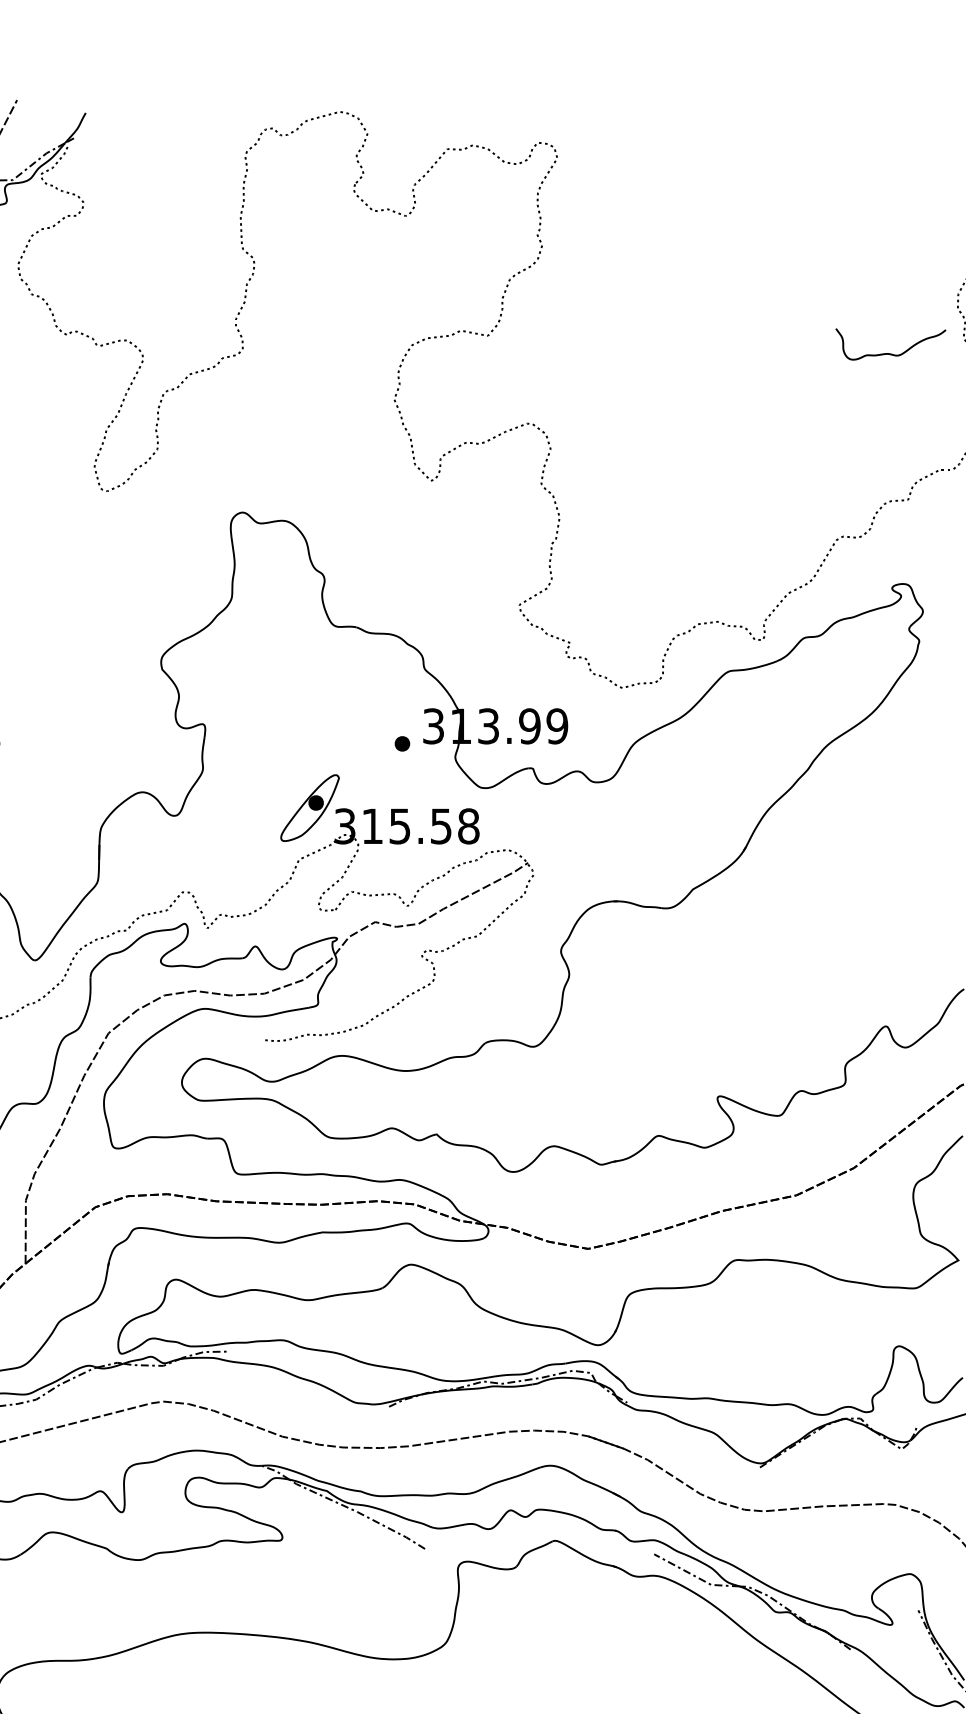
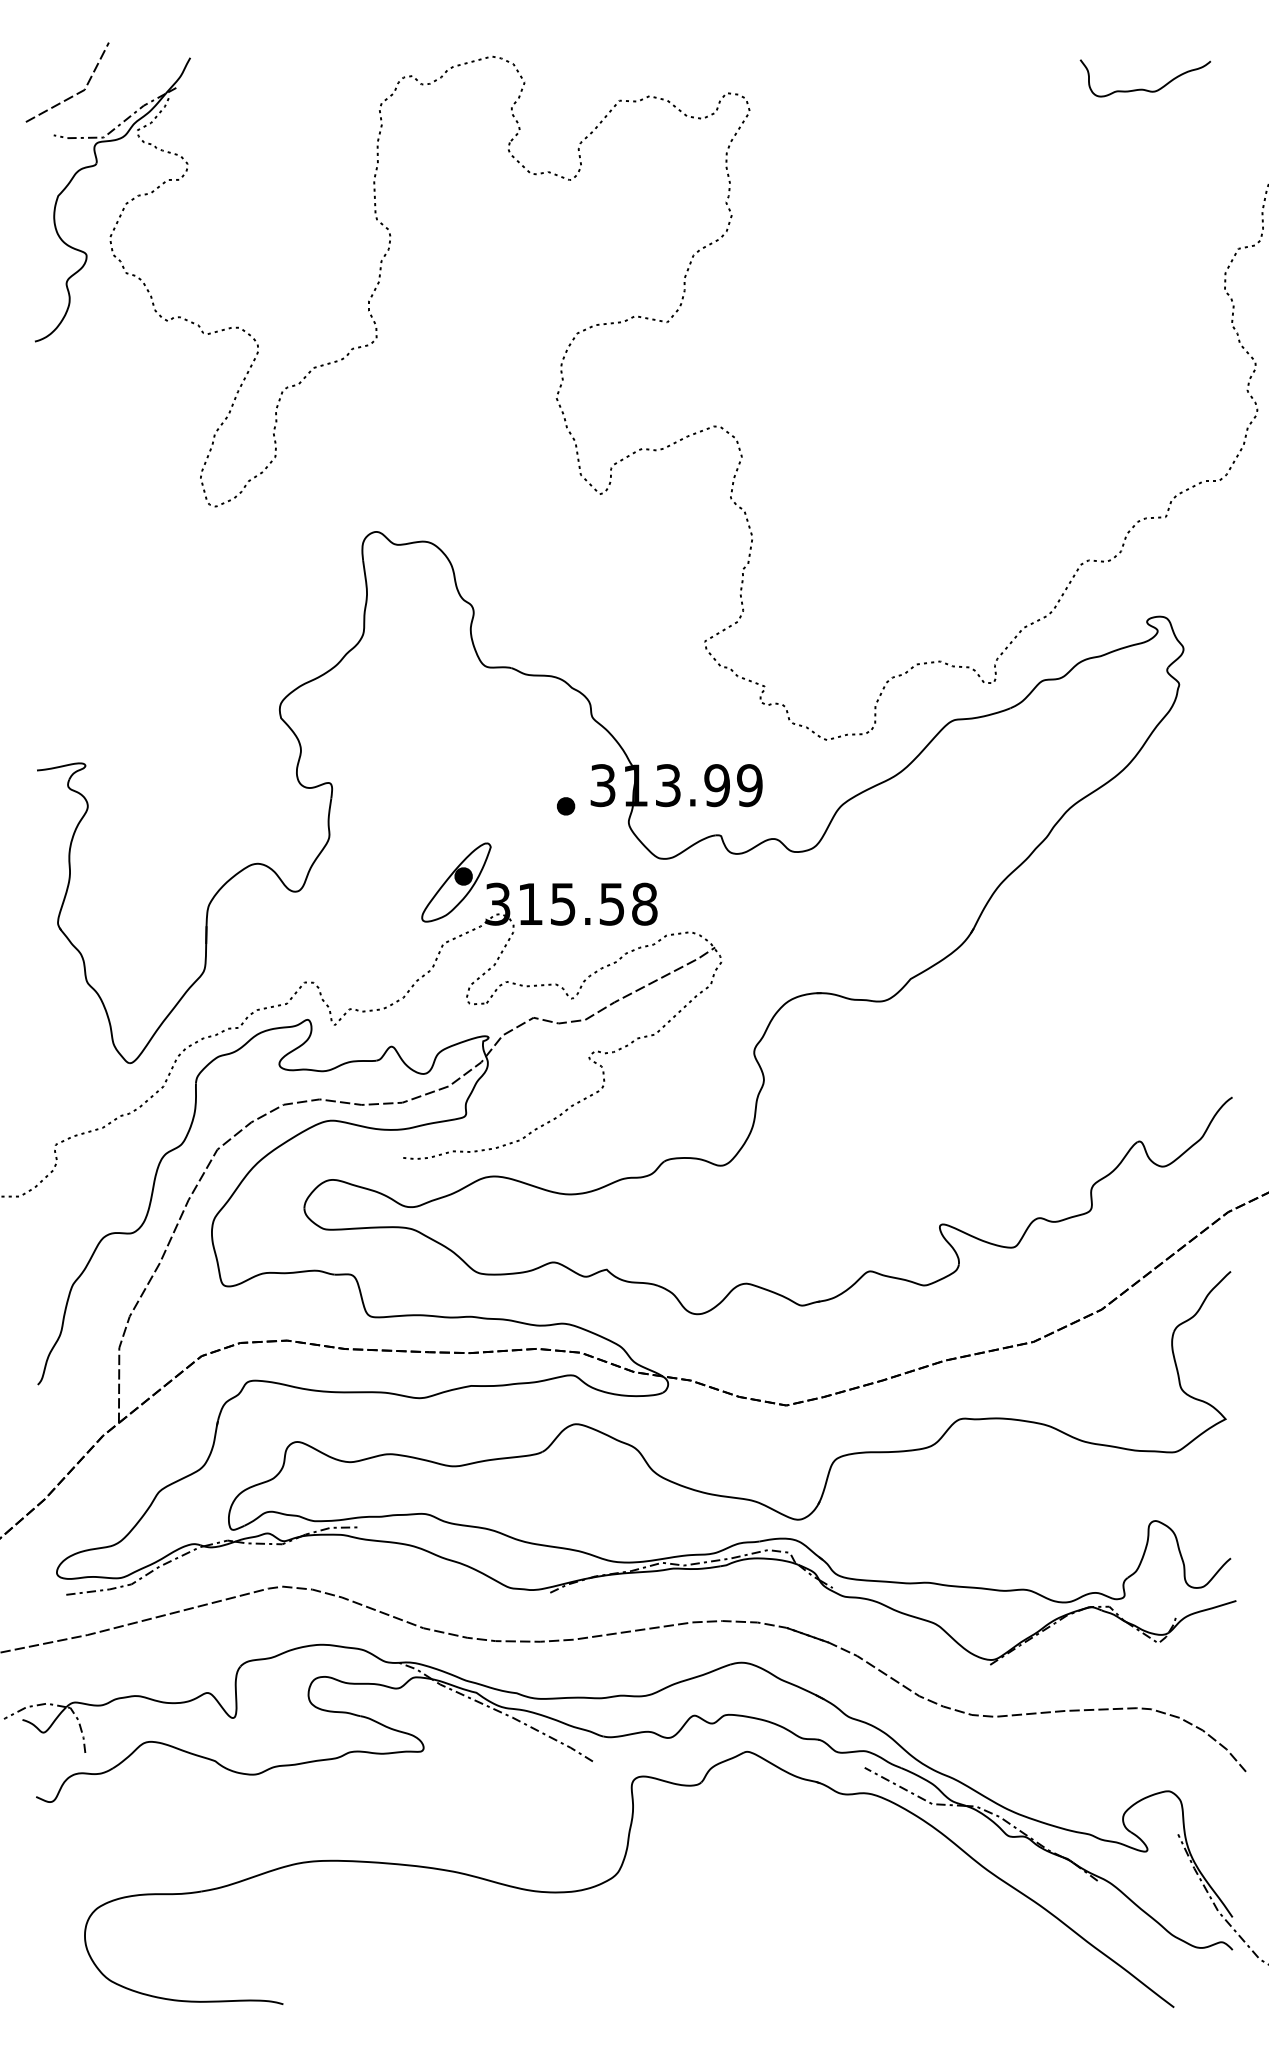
curve: (888, 352) -> (1142, 88), moved

